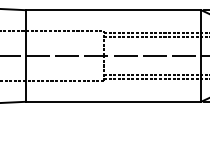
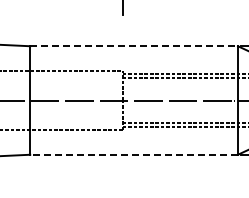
line: (113, 10) -> (134, 46), solid -> dashed
line: (113, 101) -> (134, 154), solid -> dashed

